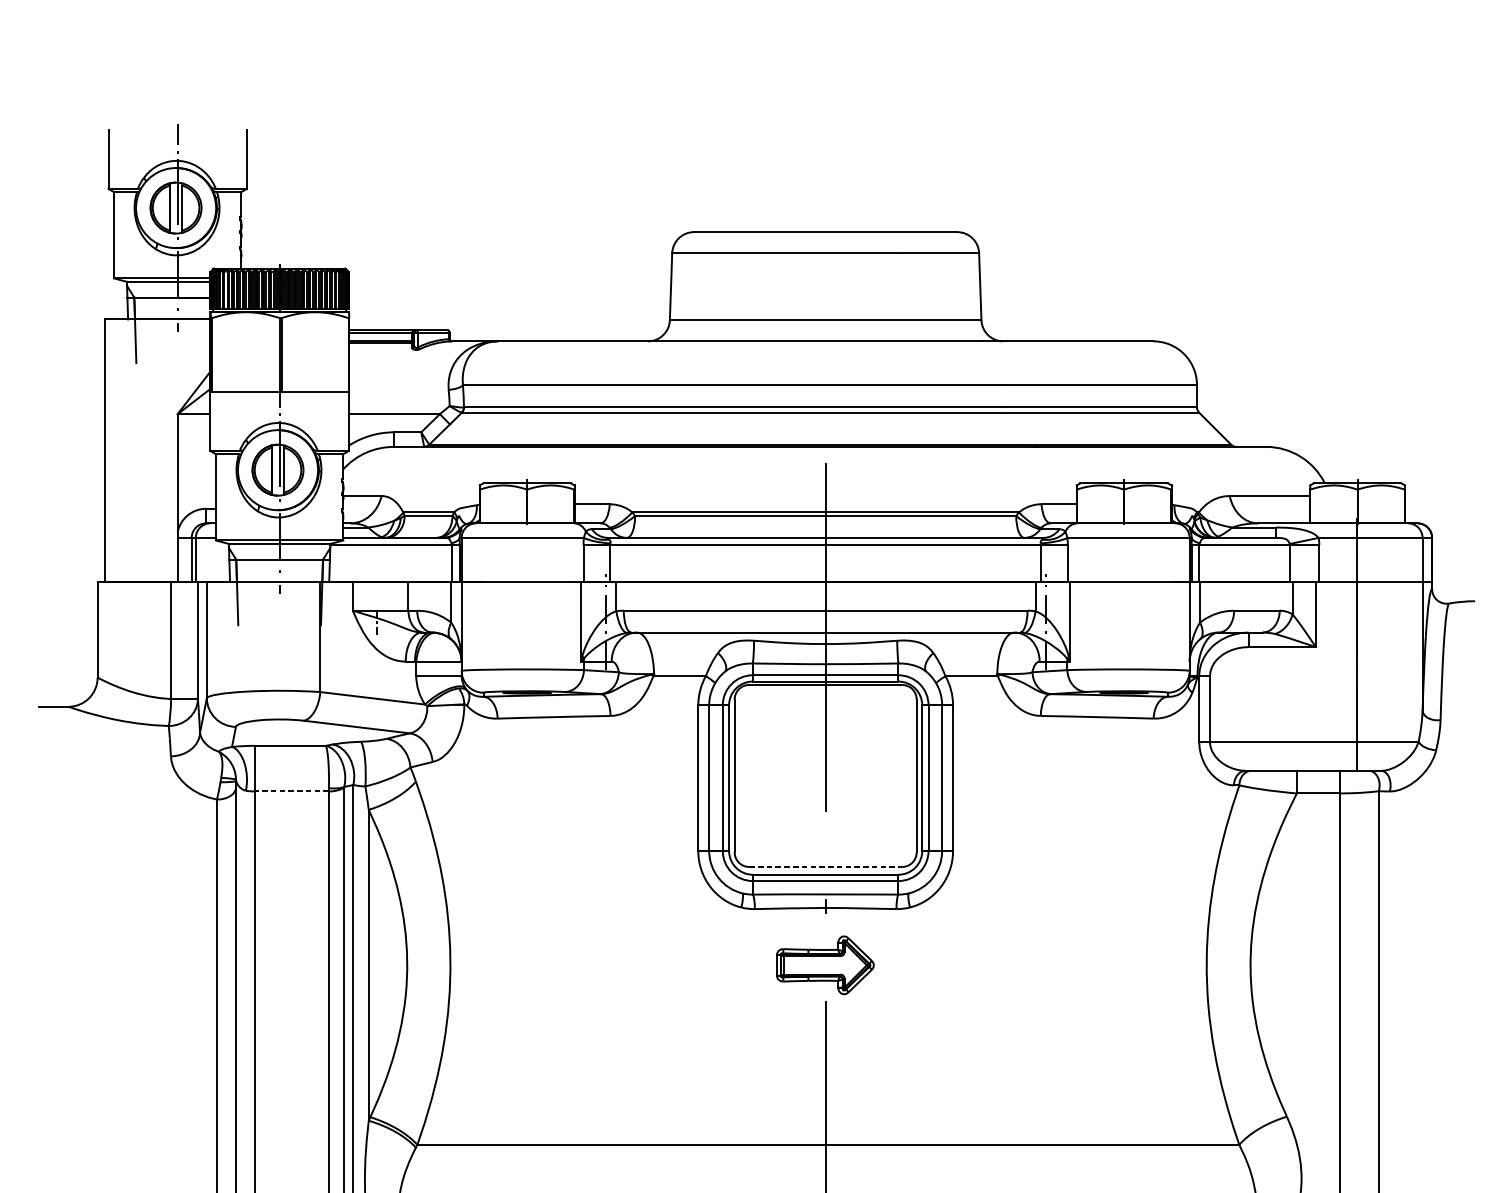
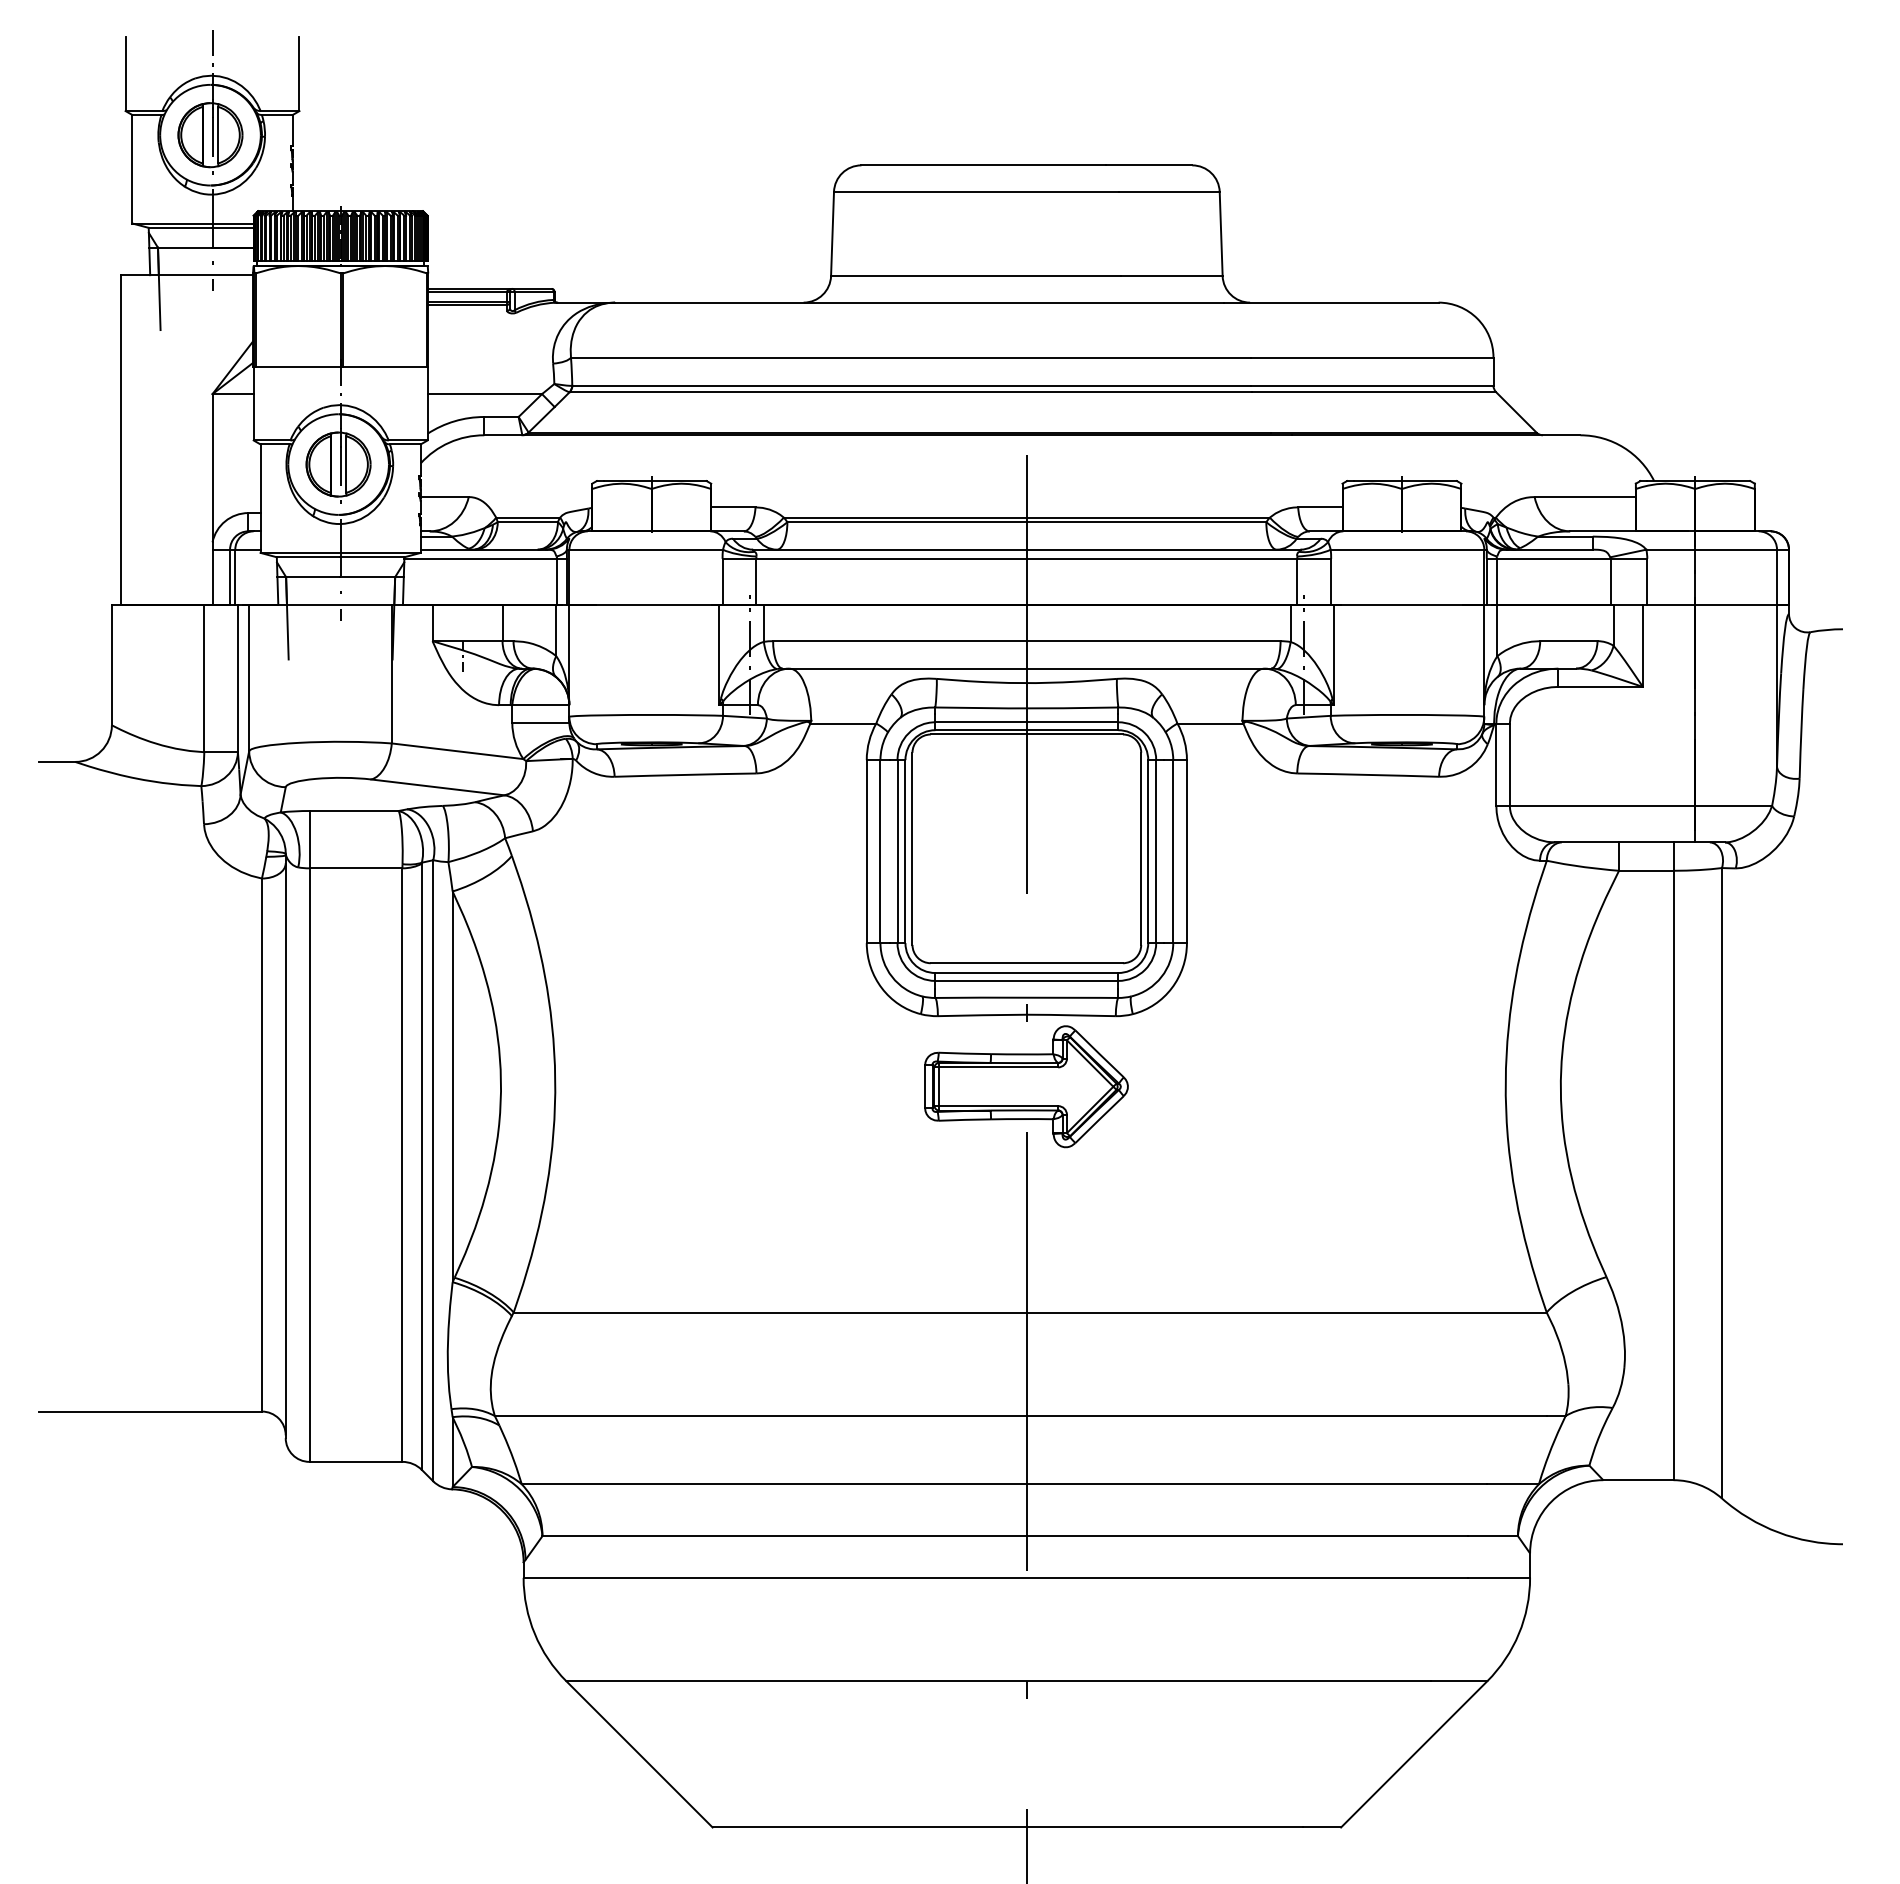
line: (291, 791) -> (355, 868), dashed -> solid
line: (826, 867) -> (1027, 963), dashed -> solid
part: (825, 965) -> (1026, 1086), size x1.67

